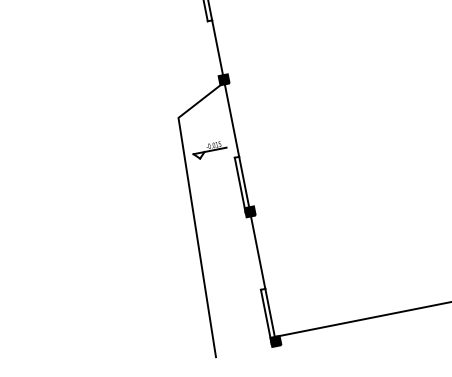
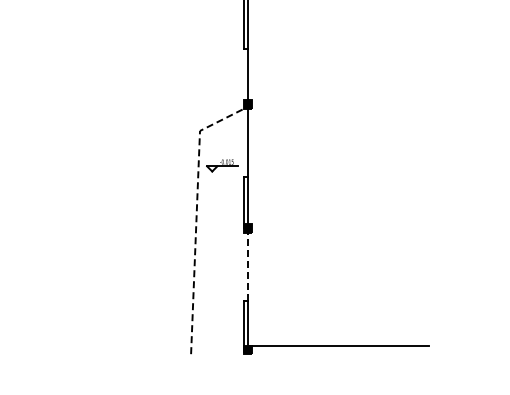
line: (193, 211) -> (196, 217), solid -> dashed
line: (257, 249) -> (247, 263), solid -> dashed

